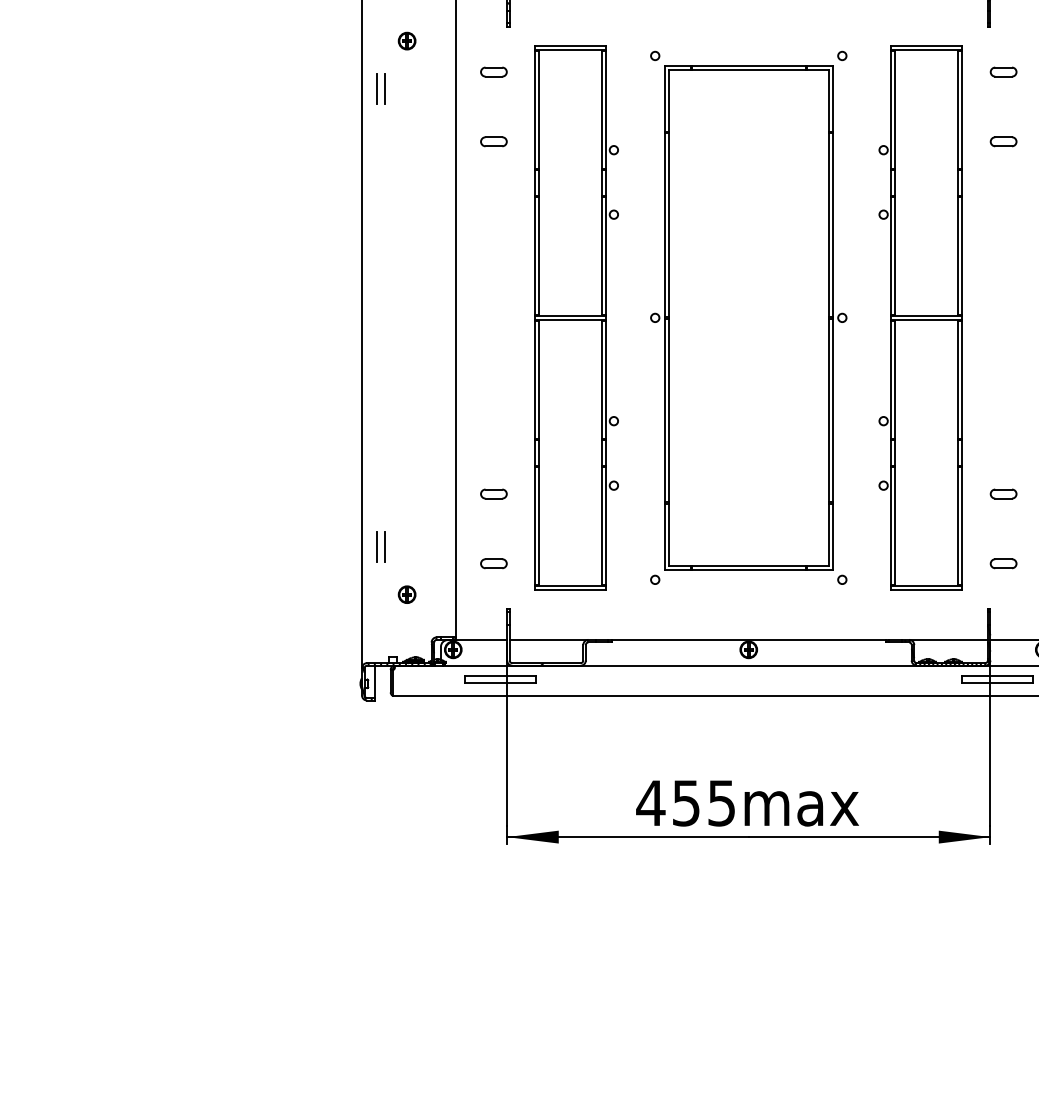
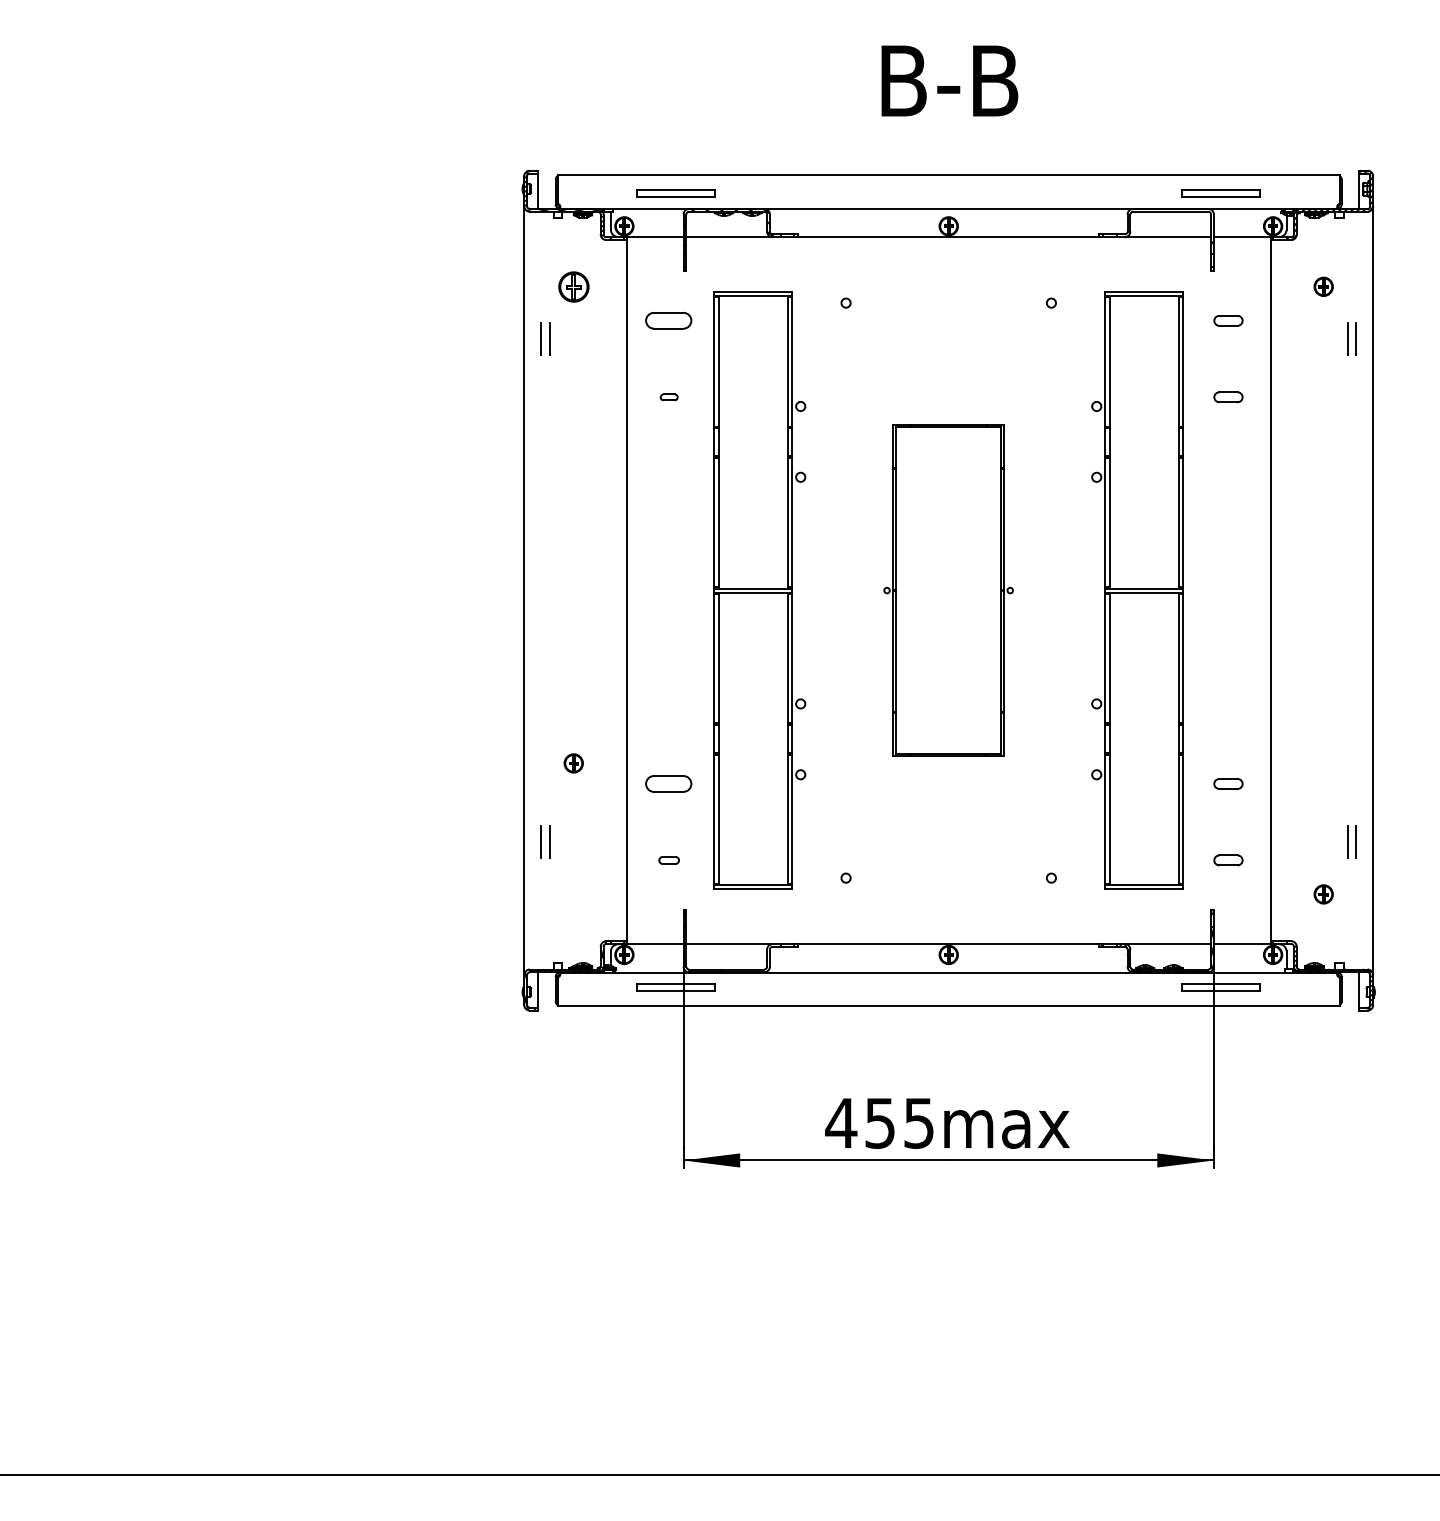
part: (406, 40) -> (573, 286), size x1.6
part: (494, 71) -> (669, 320), size x1.6
part: (494, 141) -> (669, 397), size x0.6
part: (748, 317) -> (948, 590), size x0.6
part: (494, 493) -> (669, 783), size x1.6
part: (494, 563) -> (669, 860), size x0.7
part: (406, 594) -> (573, 763), moved

